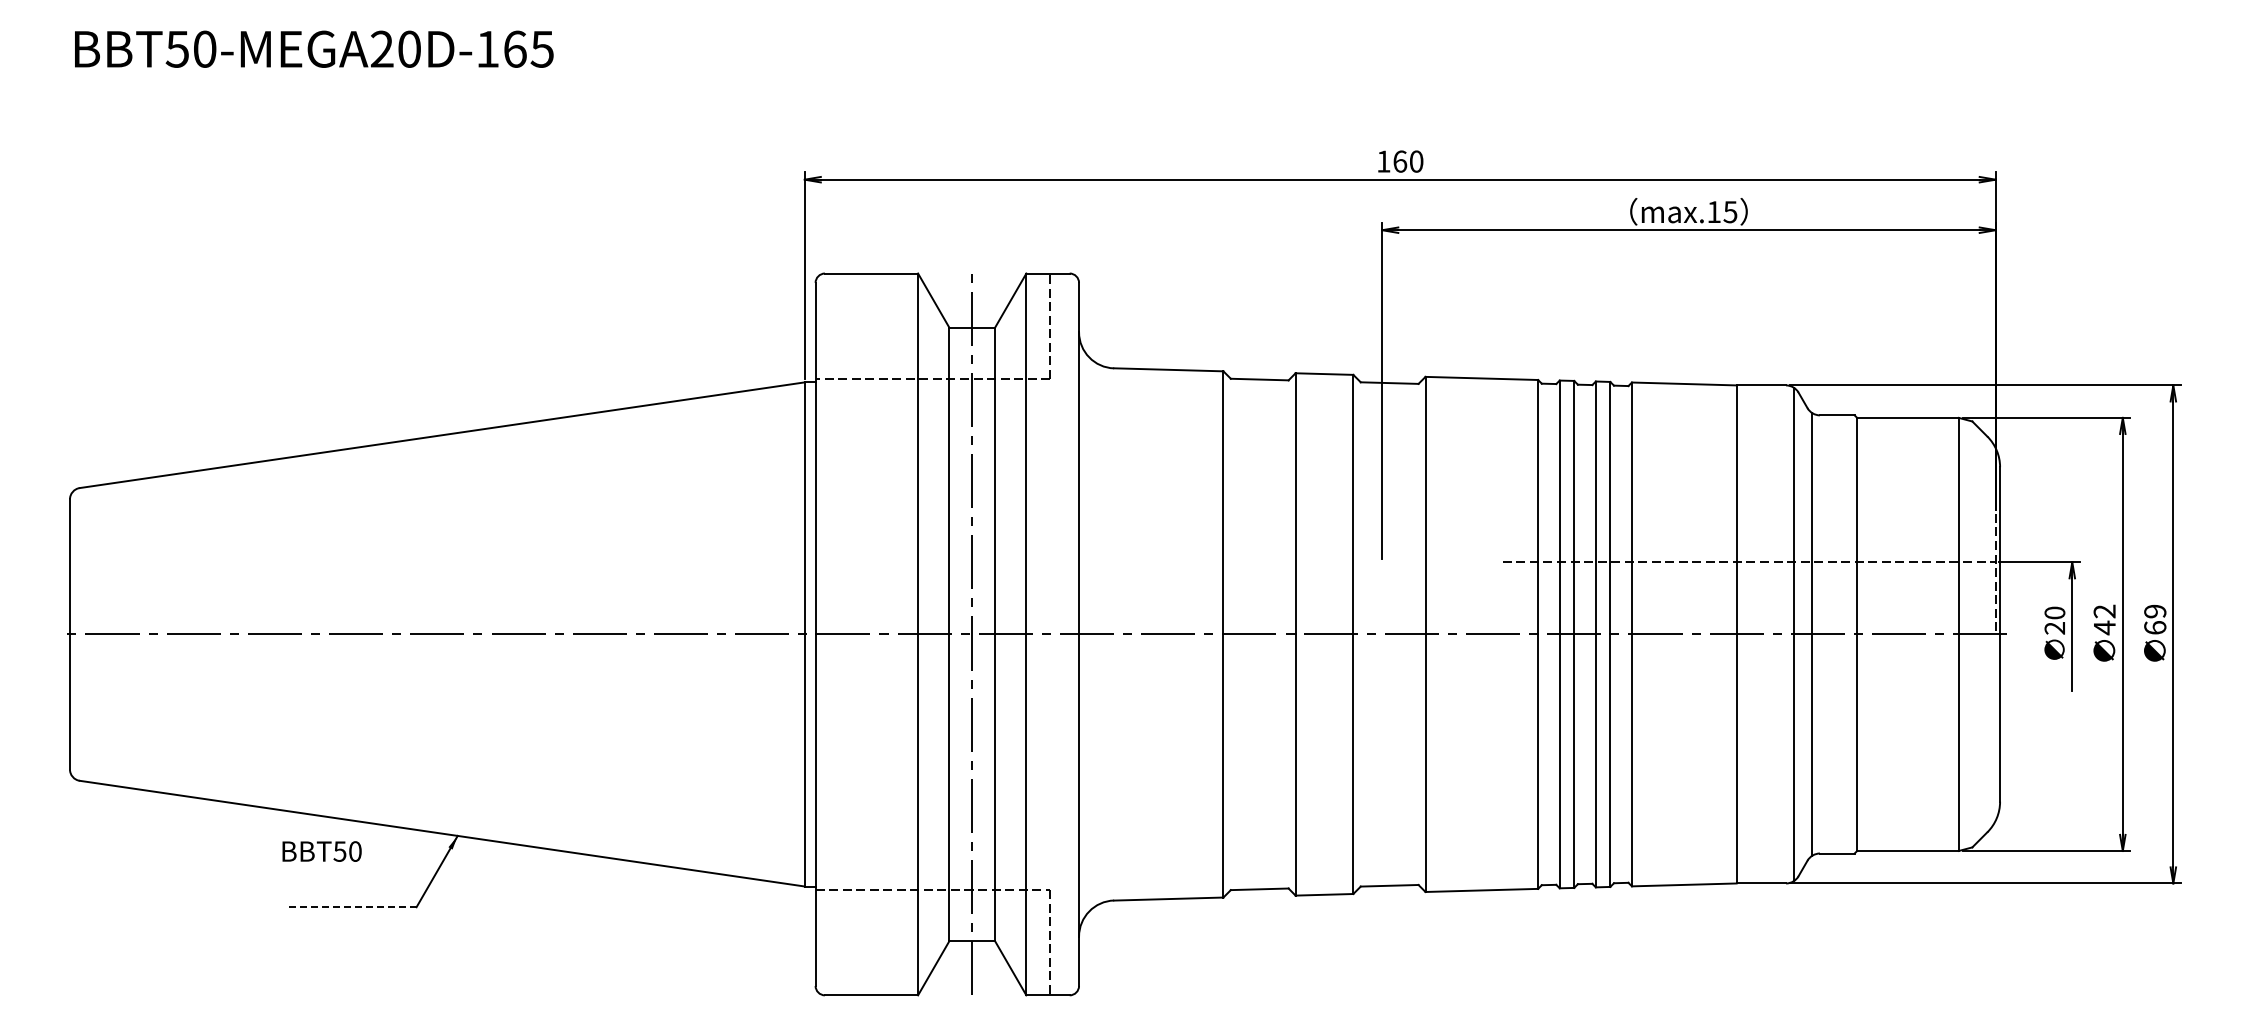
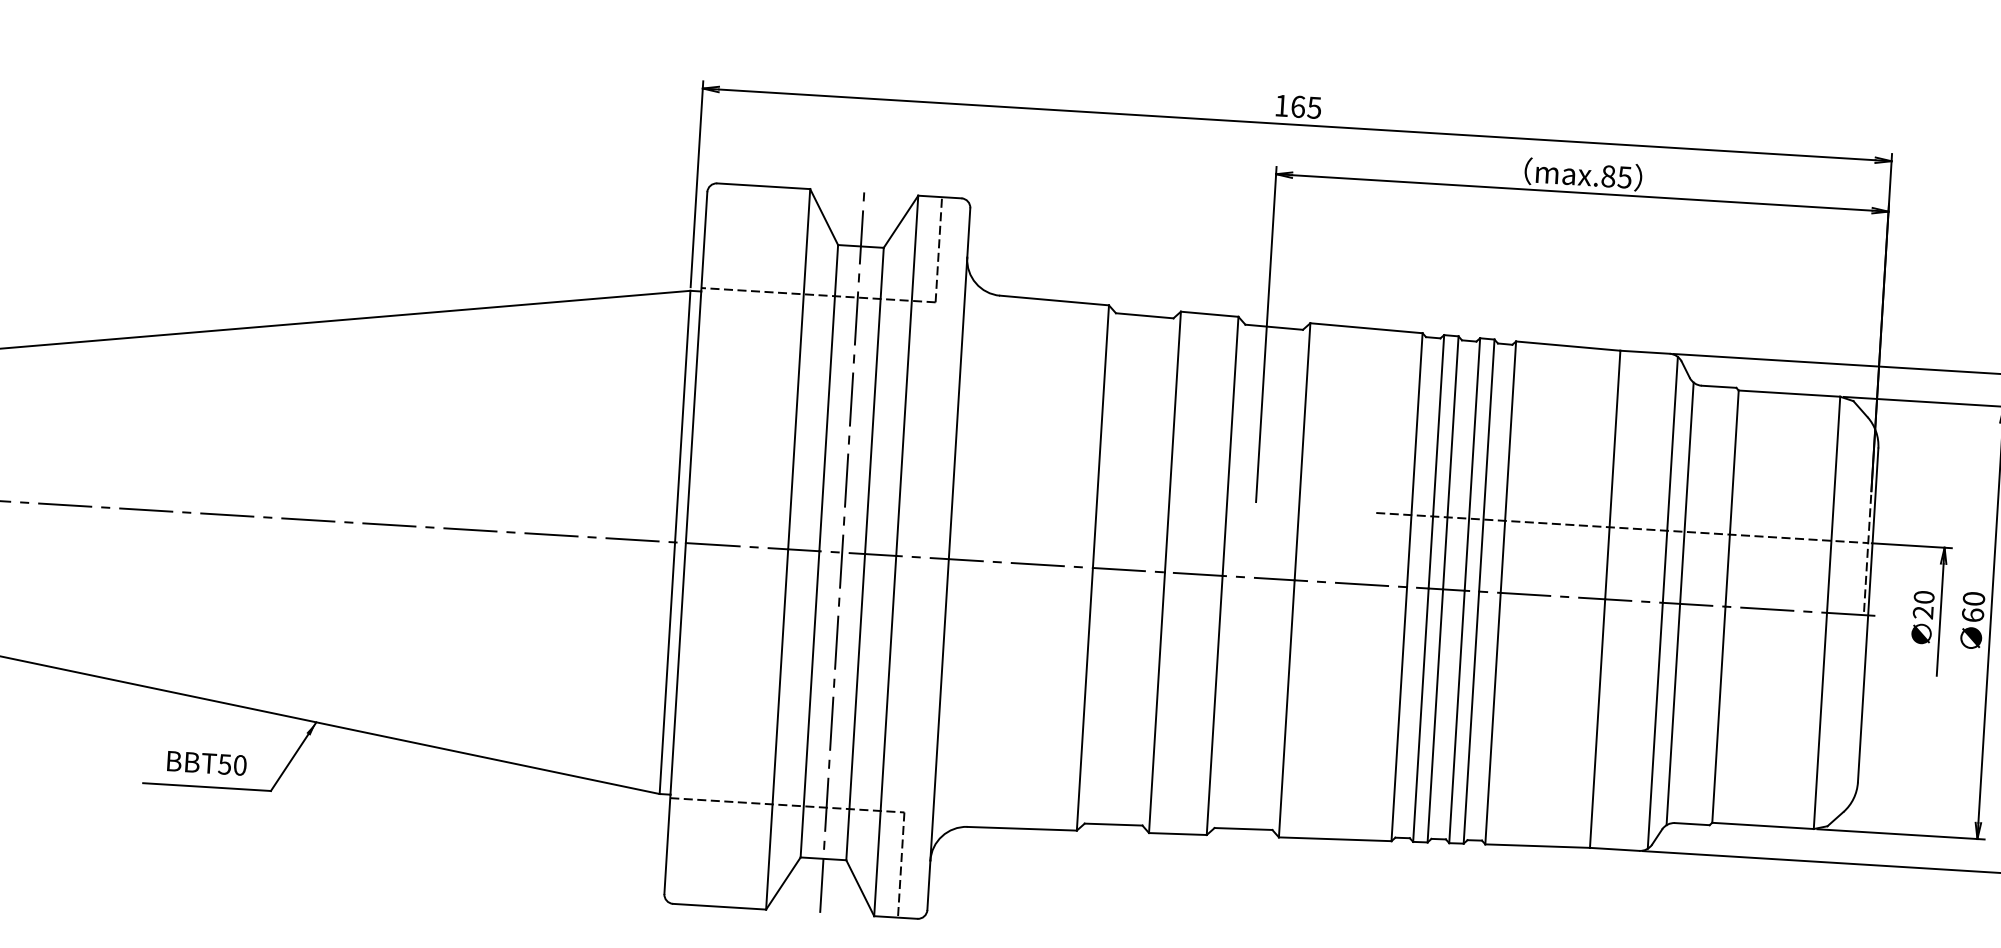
text: (1416, 161) -> (1314, 107), 160 -> 165
text: (1713, 212) -> (1607, 176), max.15 -> max.85
text: (2104, 619) -> (1973, 606), 42 -> 60
text: (321, 851) -> (206, 763), moved
line: (352, 907) -> (206, 787), dashed -> solid

